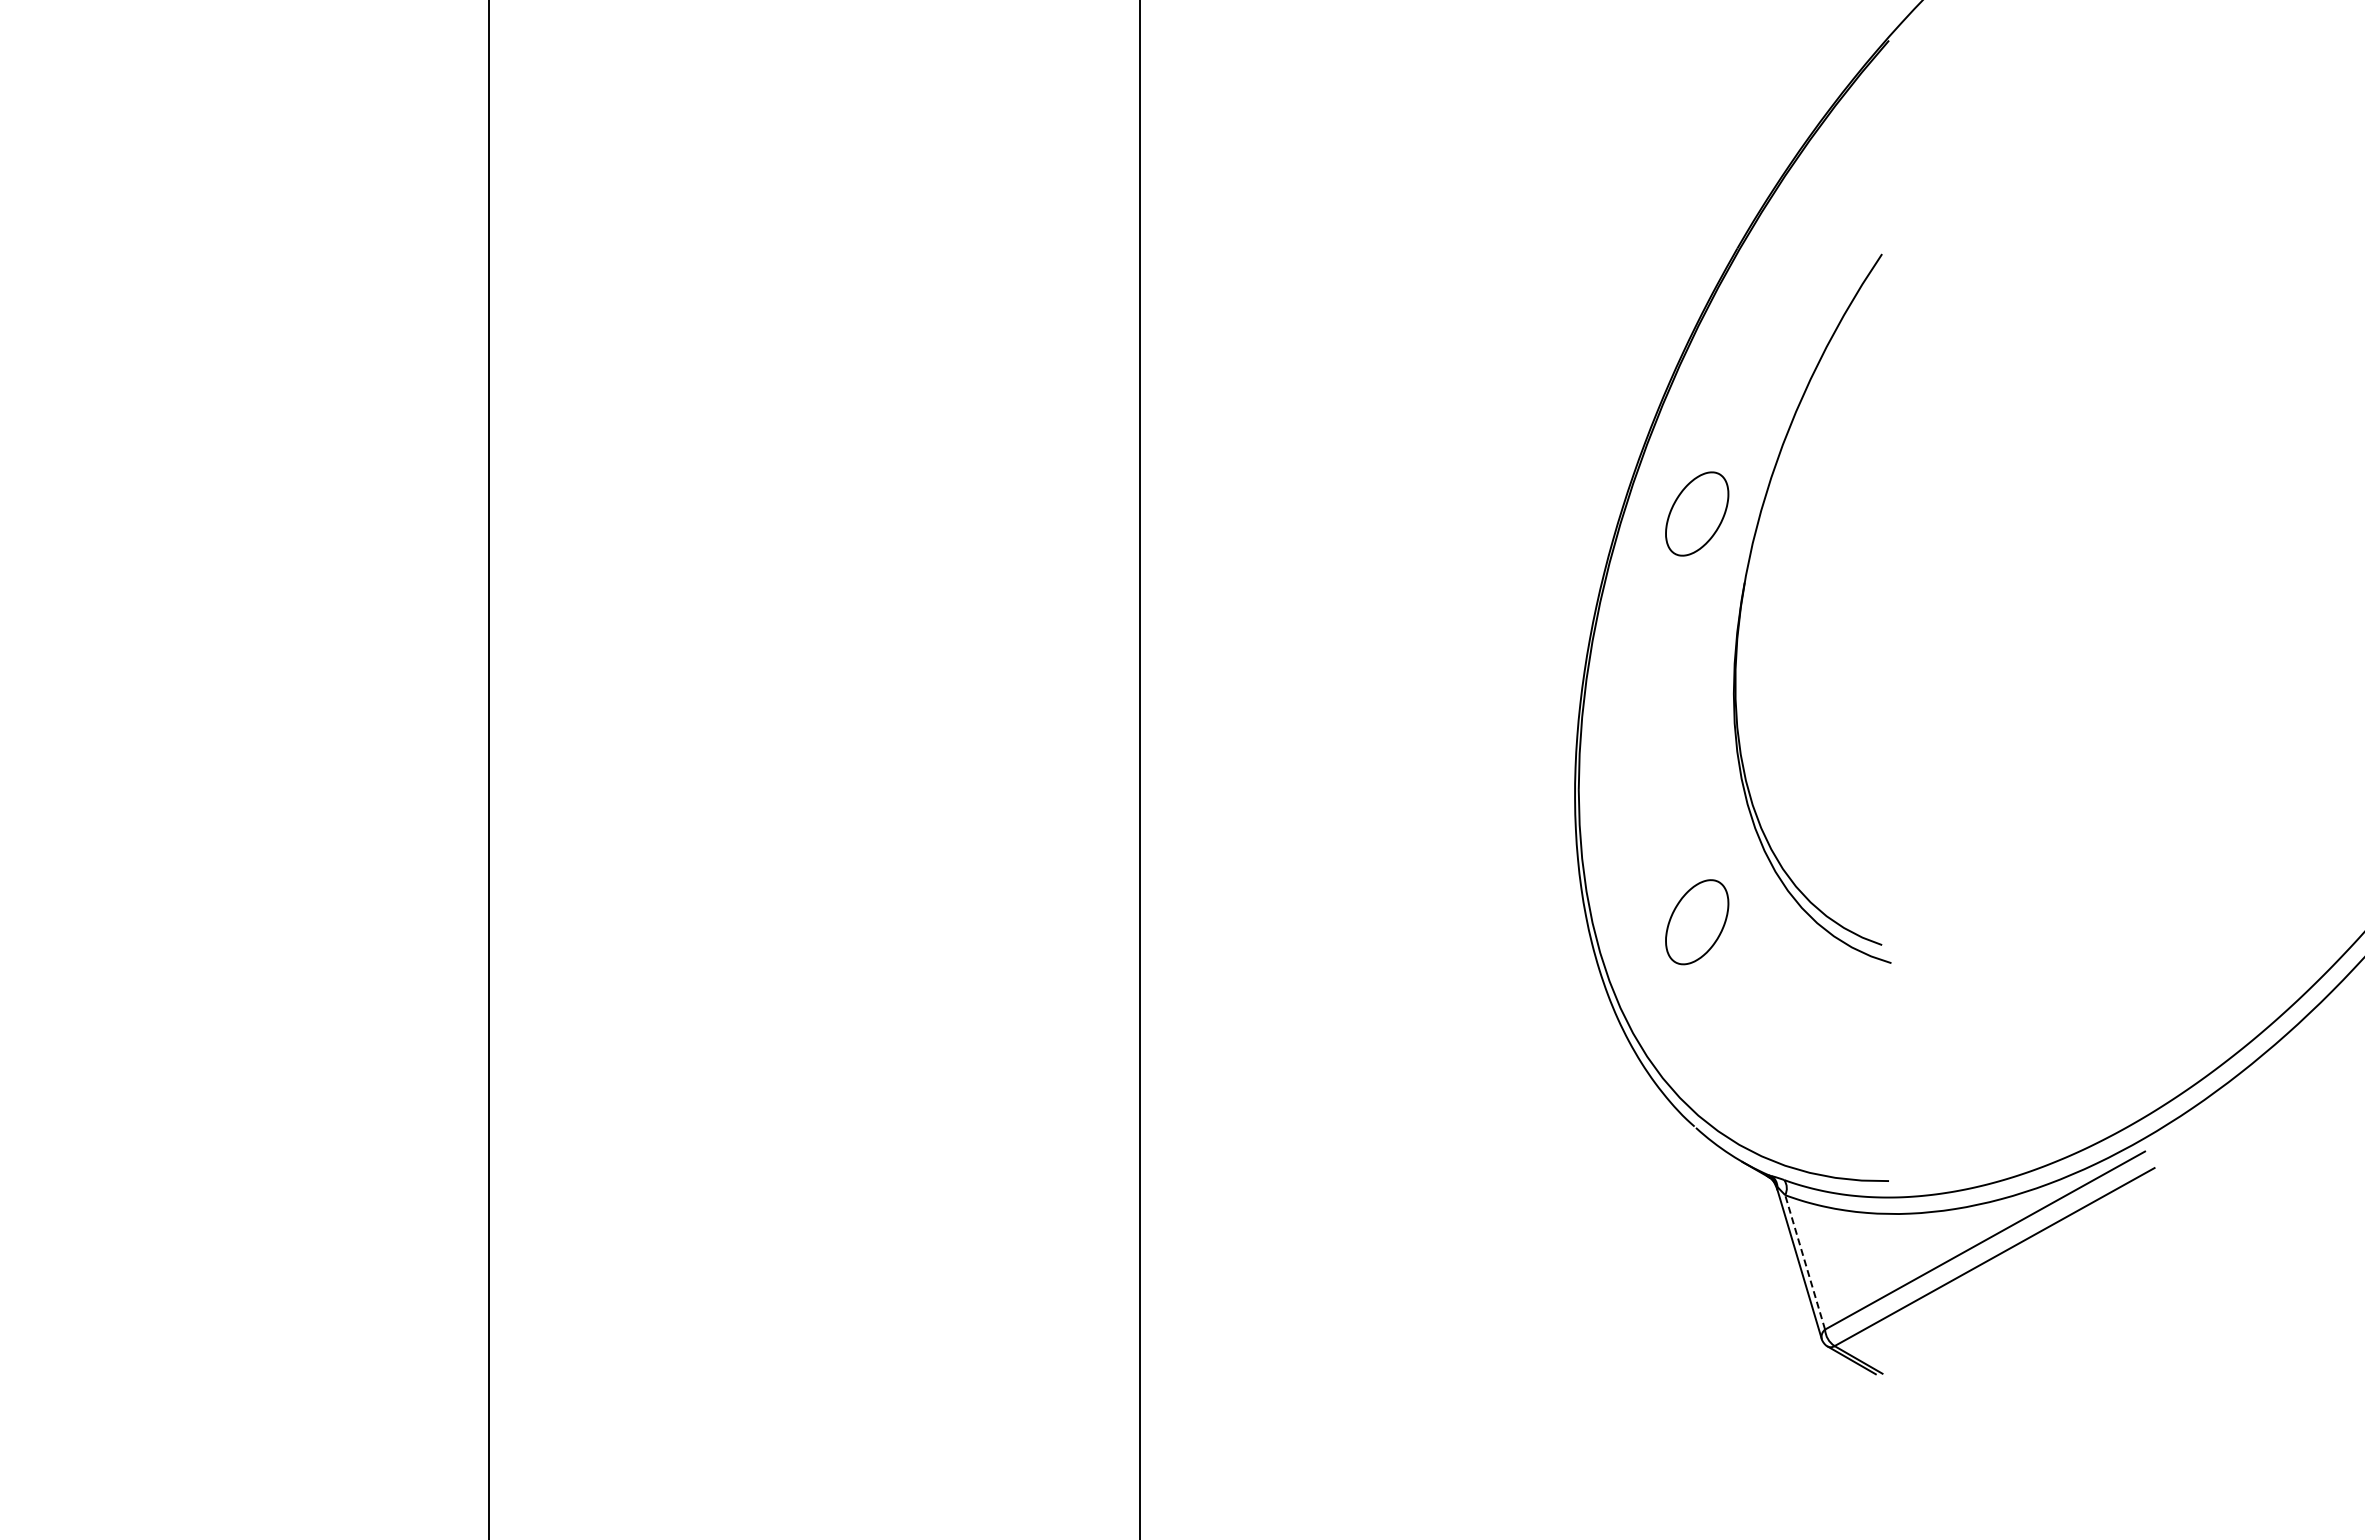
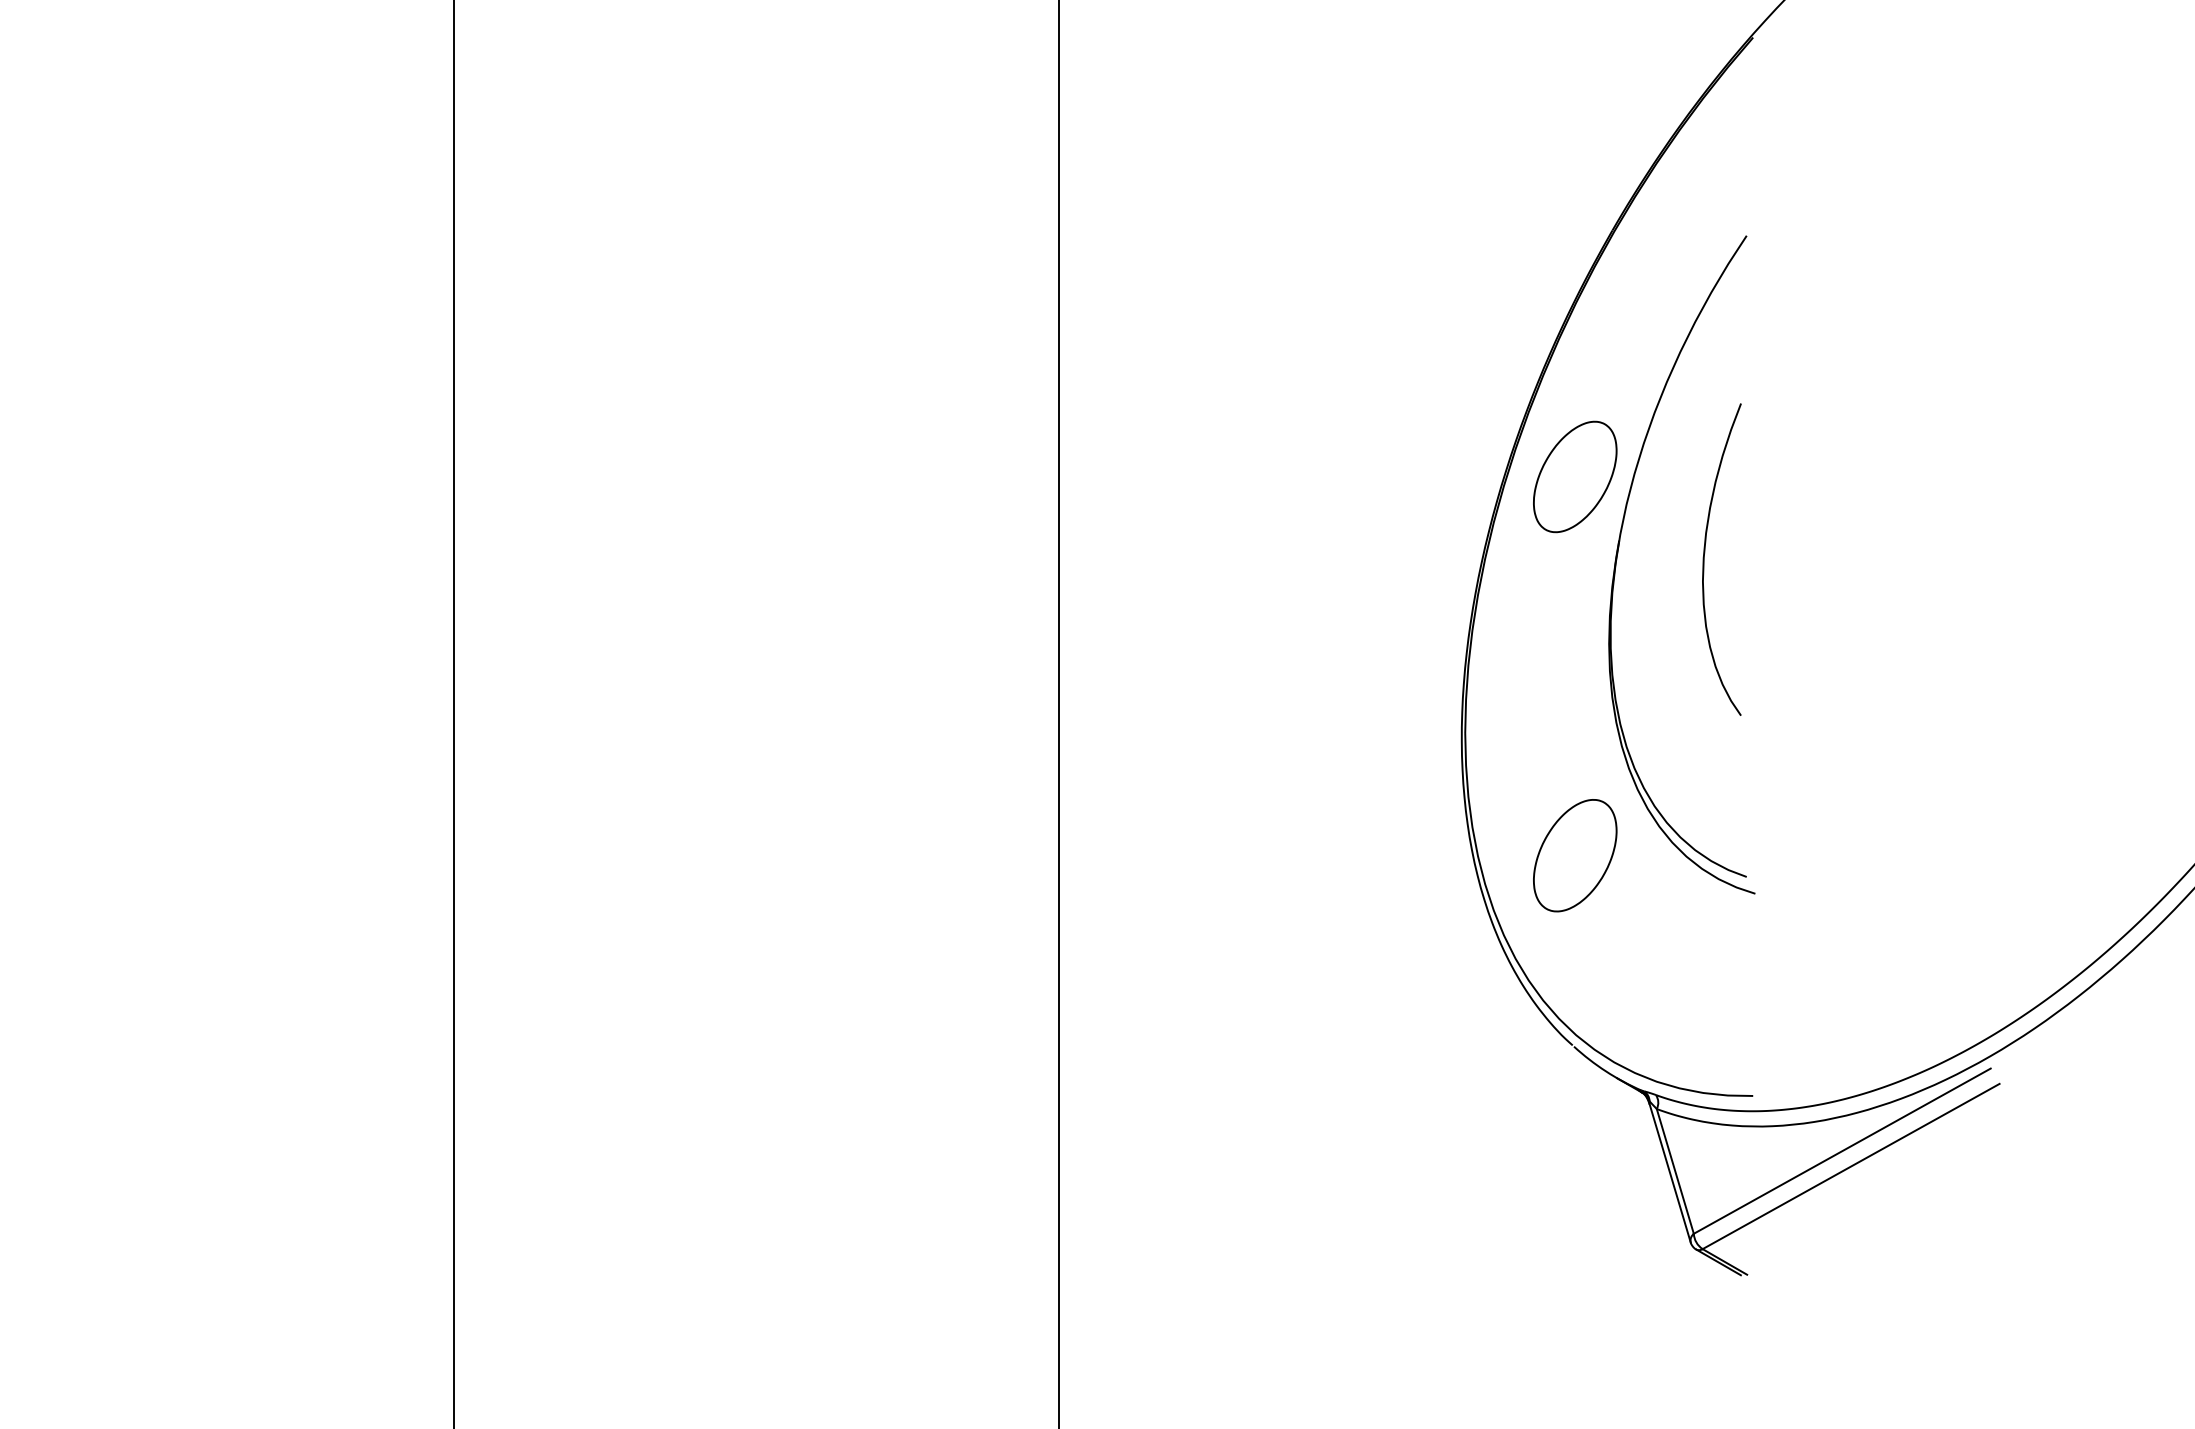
part: (1696, 513) -> (1574, 476), size x1.43
curve: (1837, 596) -> (1705, 553), added
part: (1696, 922) -> (1574, 856), size x1.43
line: (1805, 1261) -> (1675, 1170), dashed -> solid

